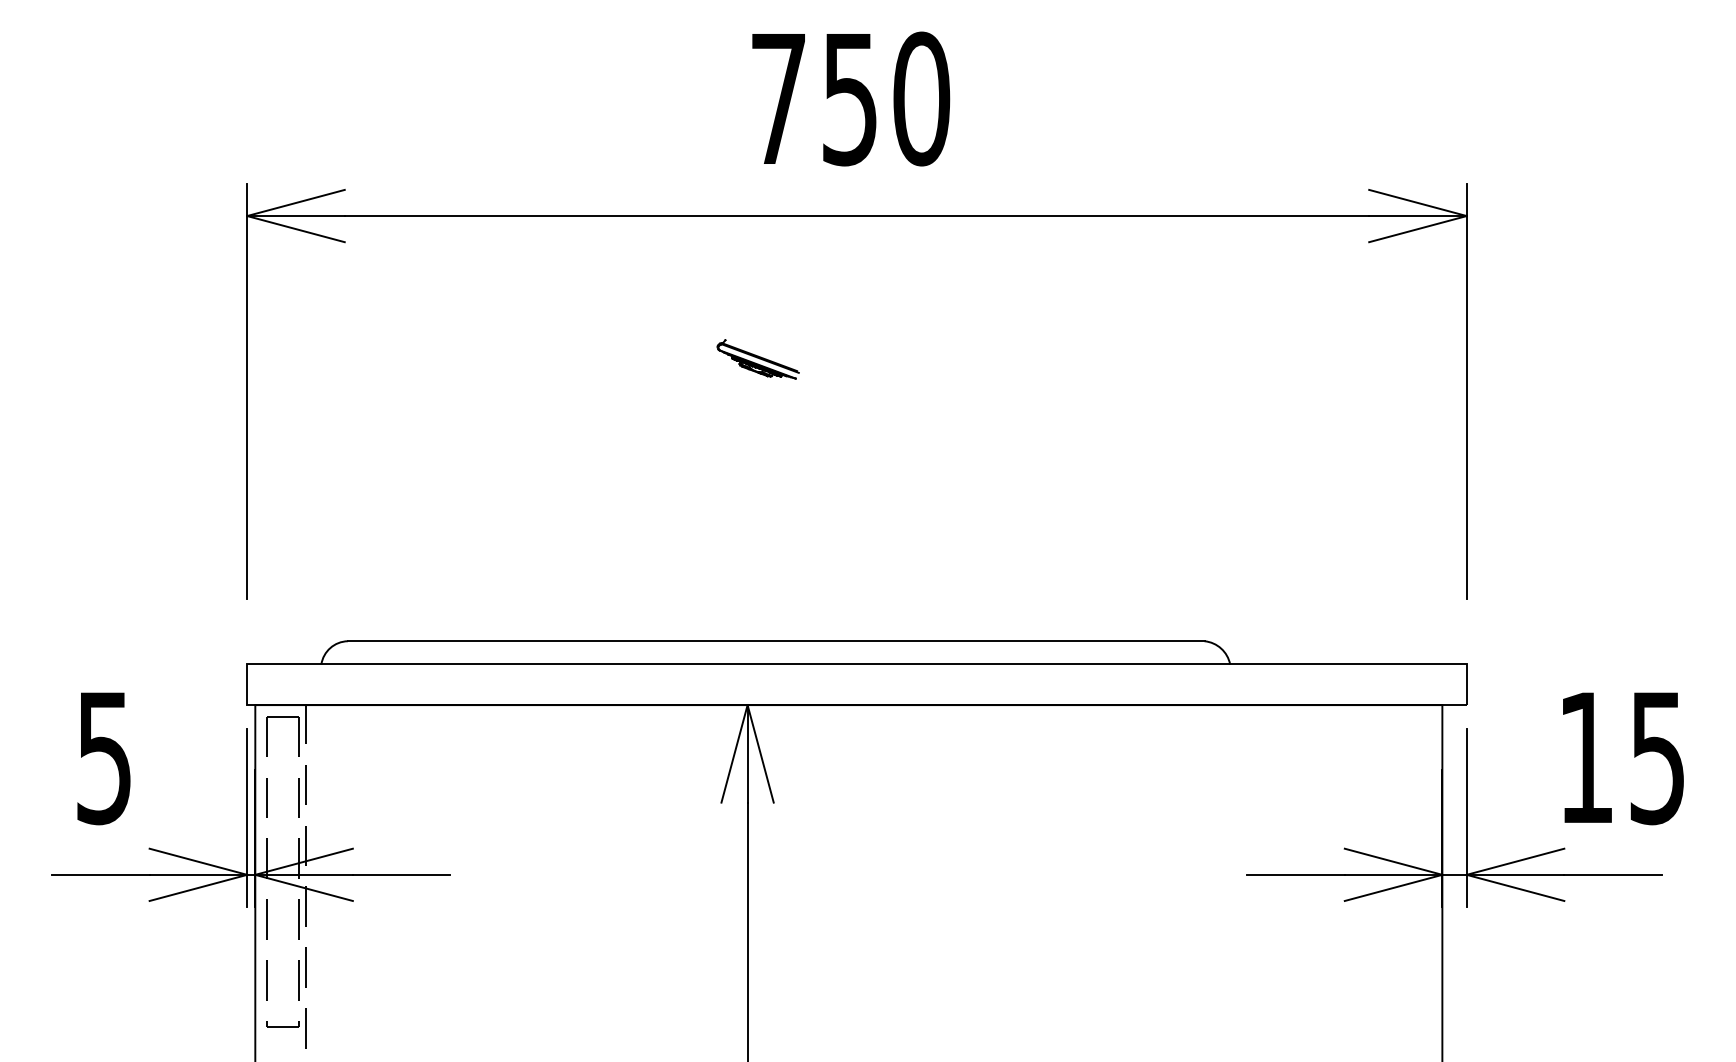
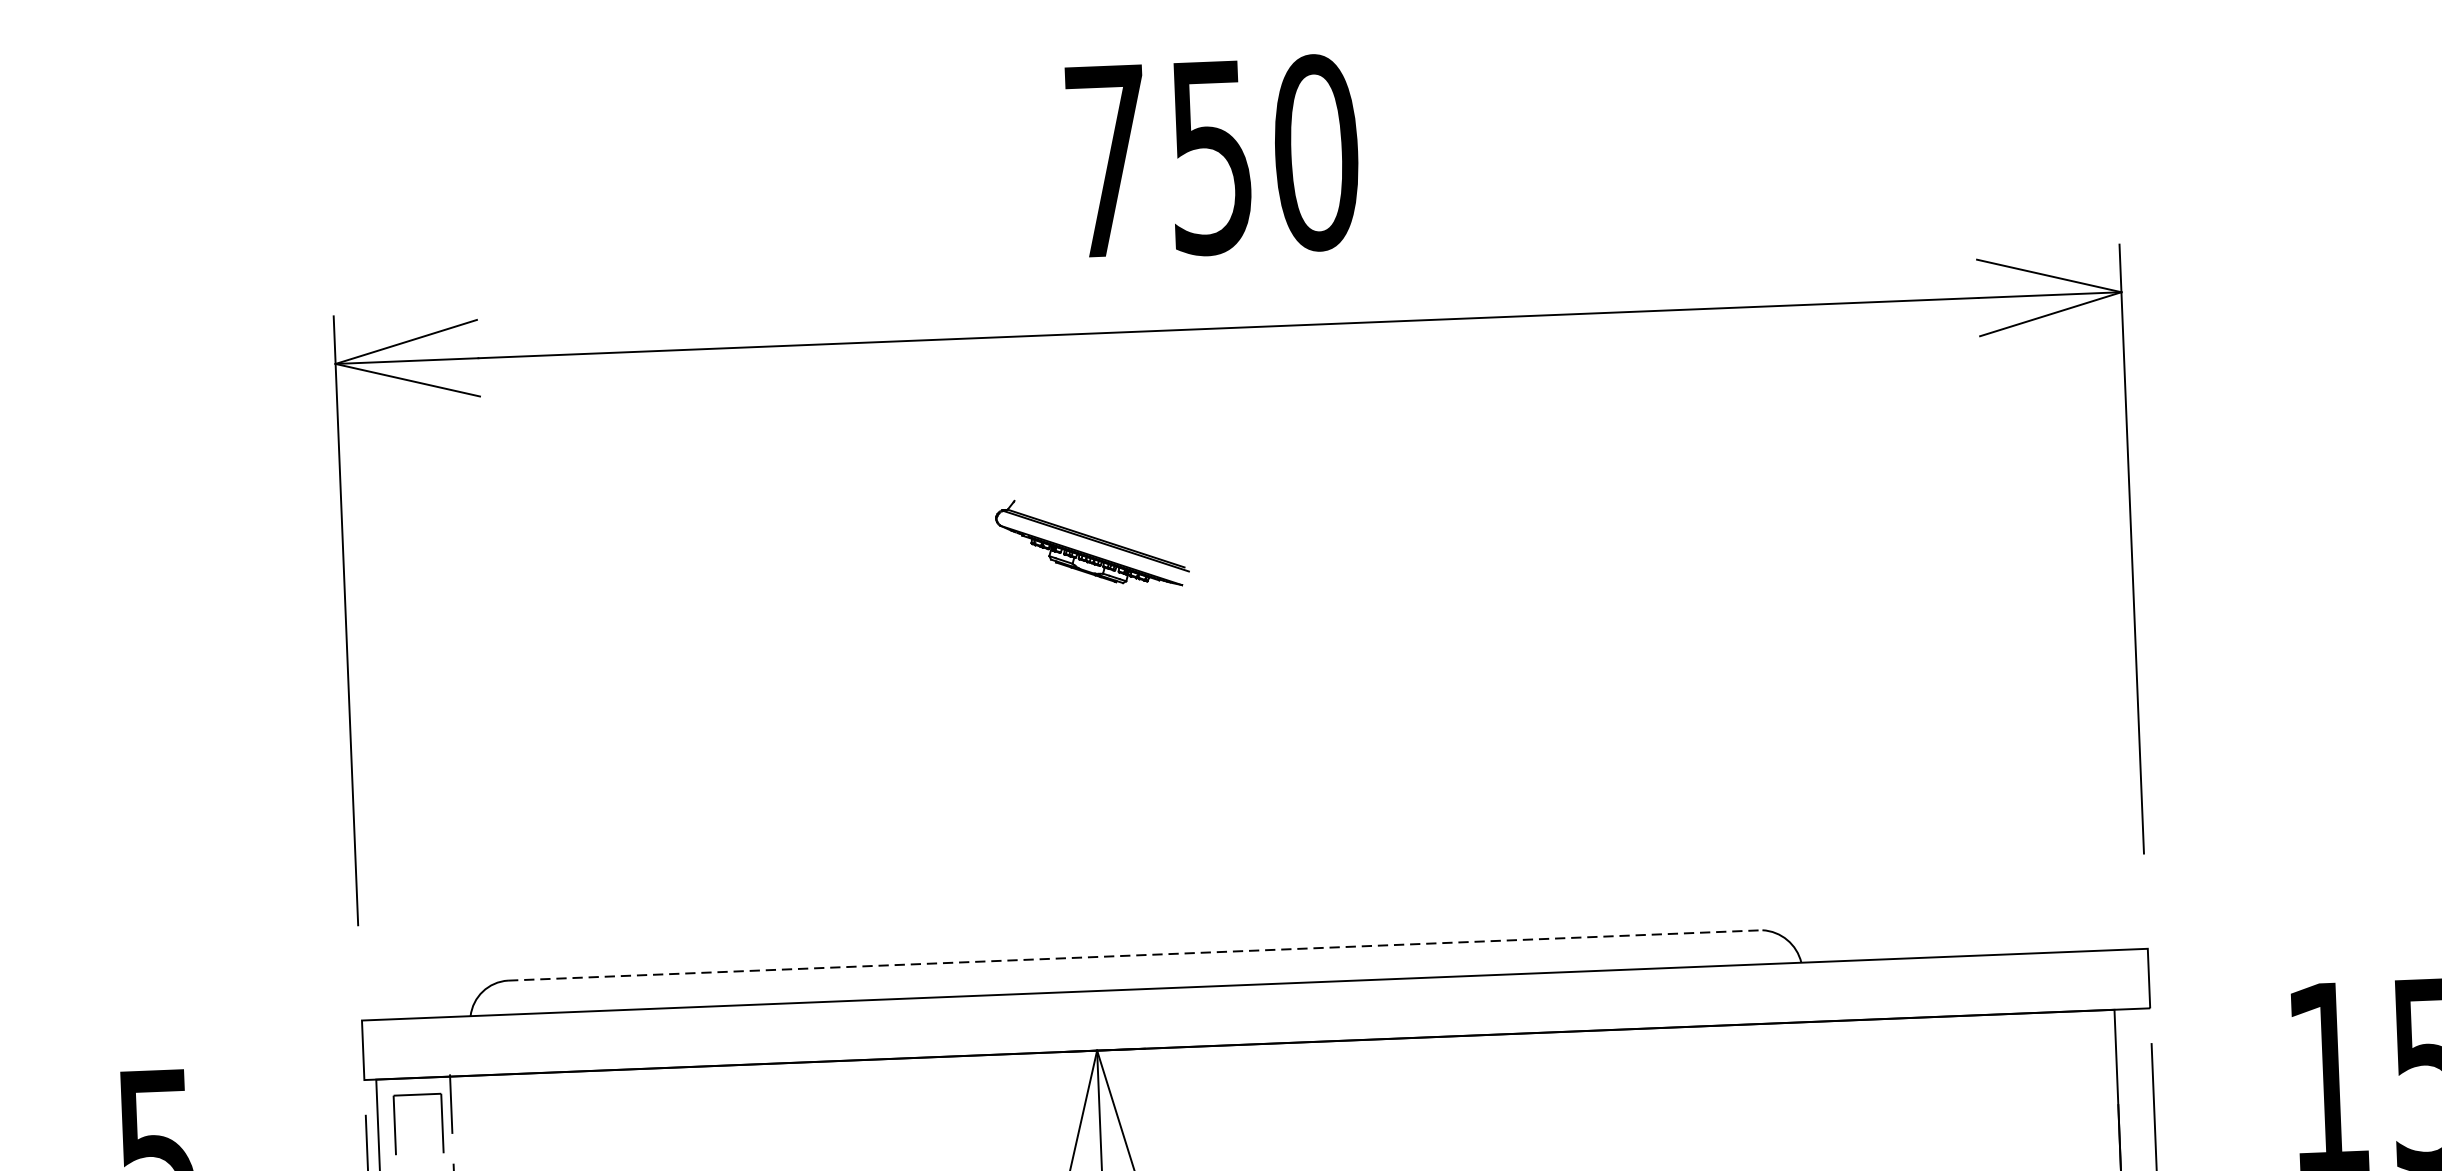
part: (757, 359) -> (1091, 543), size x1.6
line: (776, 641) -> (1135, 955), solid -> dashed

